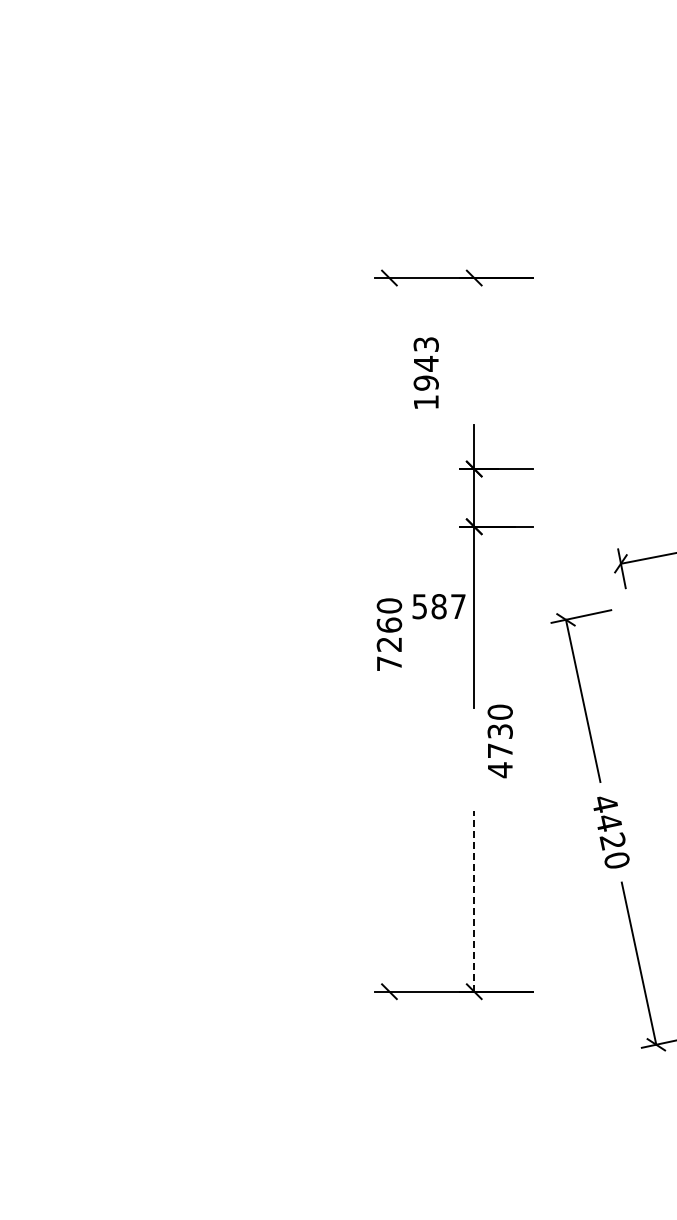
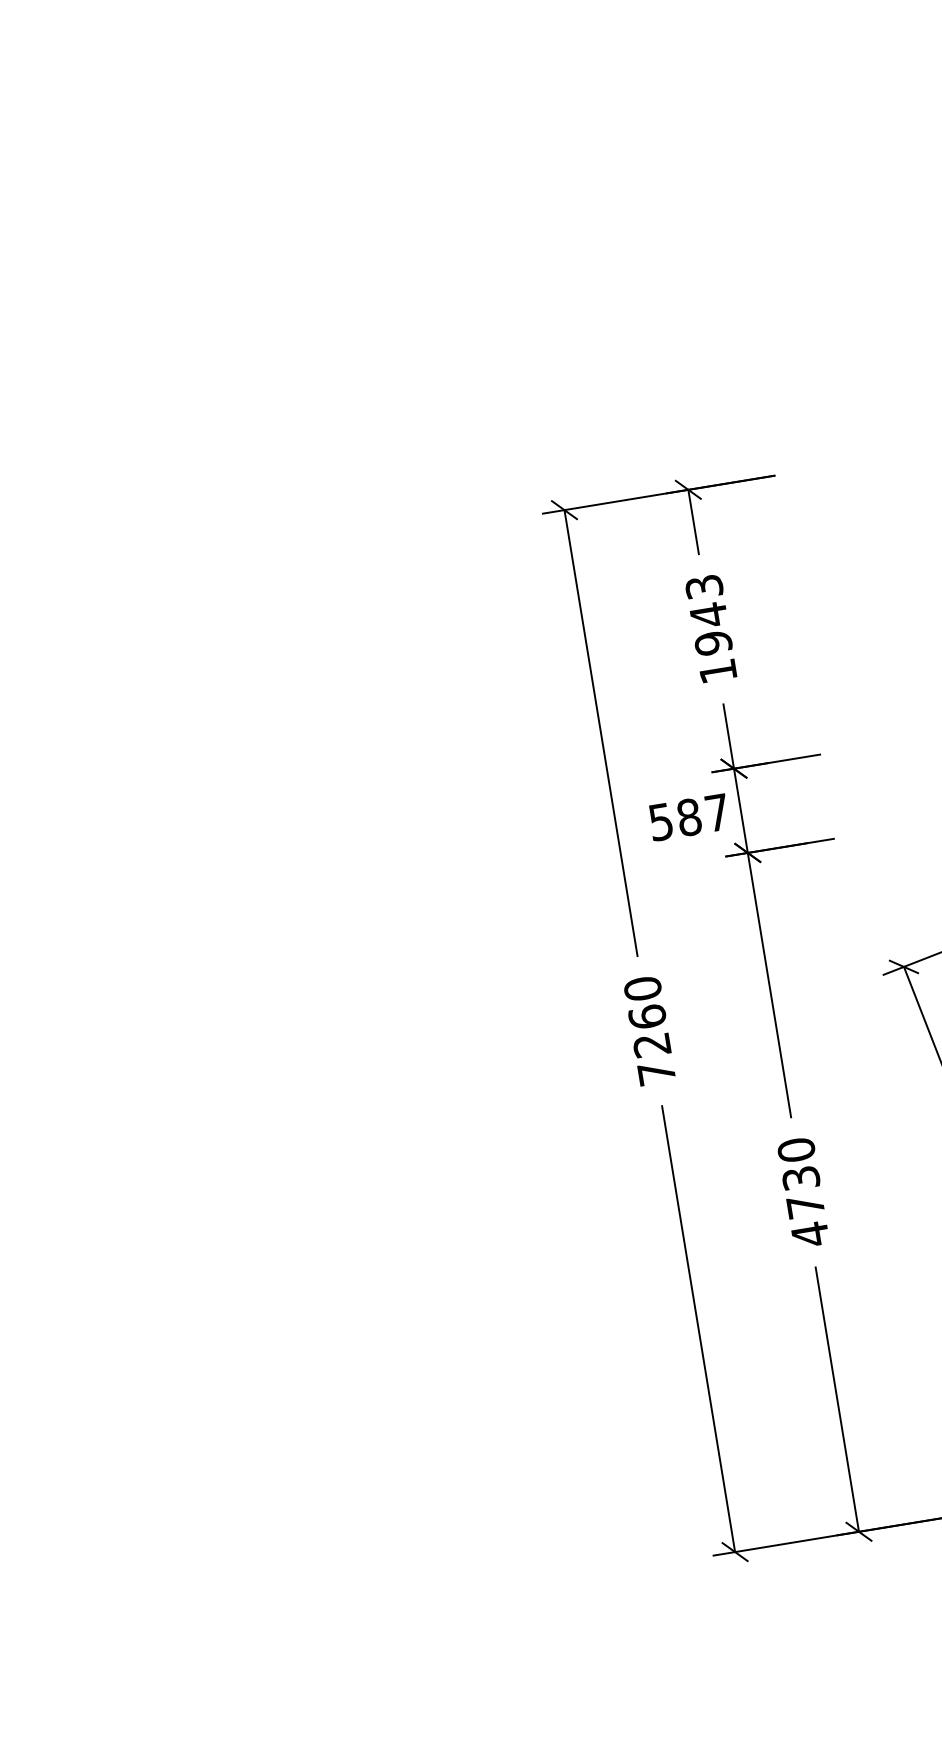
line: (474, 300) -> (694, 522), added
text: (425, 372) -> (709, 627), moved
line: (389, 430) -> (601, 732), added
text: (438, 606) -> (688, 817), moved
text: (499, 741) -> (802, 1192), moved
line: (389, 838) -> (698, 1328), added
line: (474, 901) -> (837, 1400), dashed -> solid

